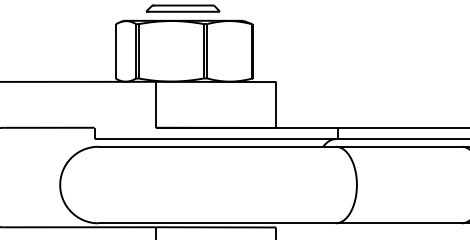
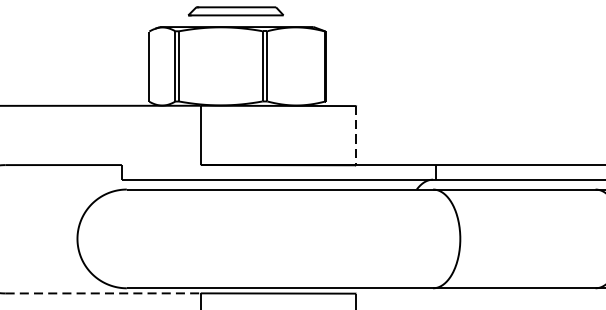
line: (276, 104) -> (356, 135), solid -> dashed
line: (80, 227) -> (103, 293), solid -> dashed

